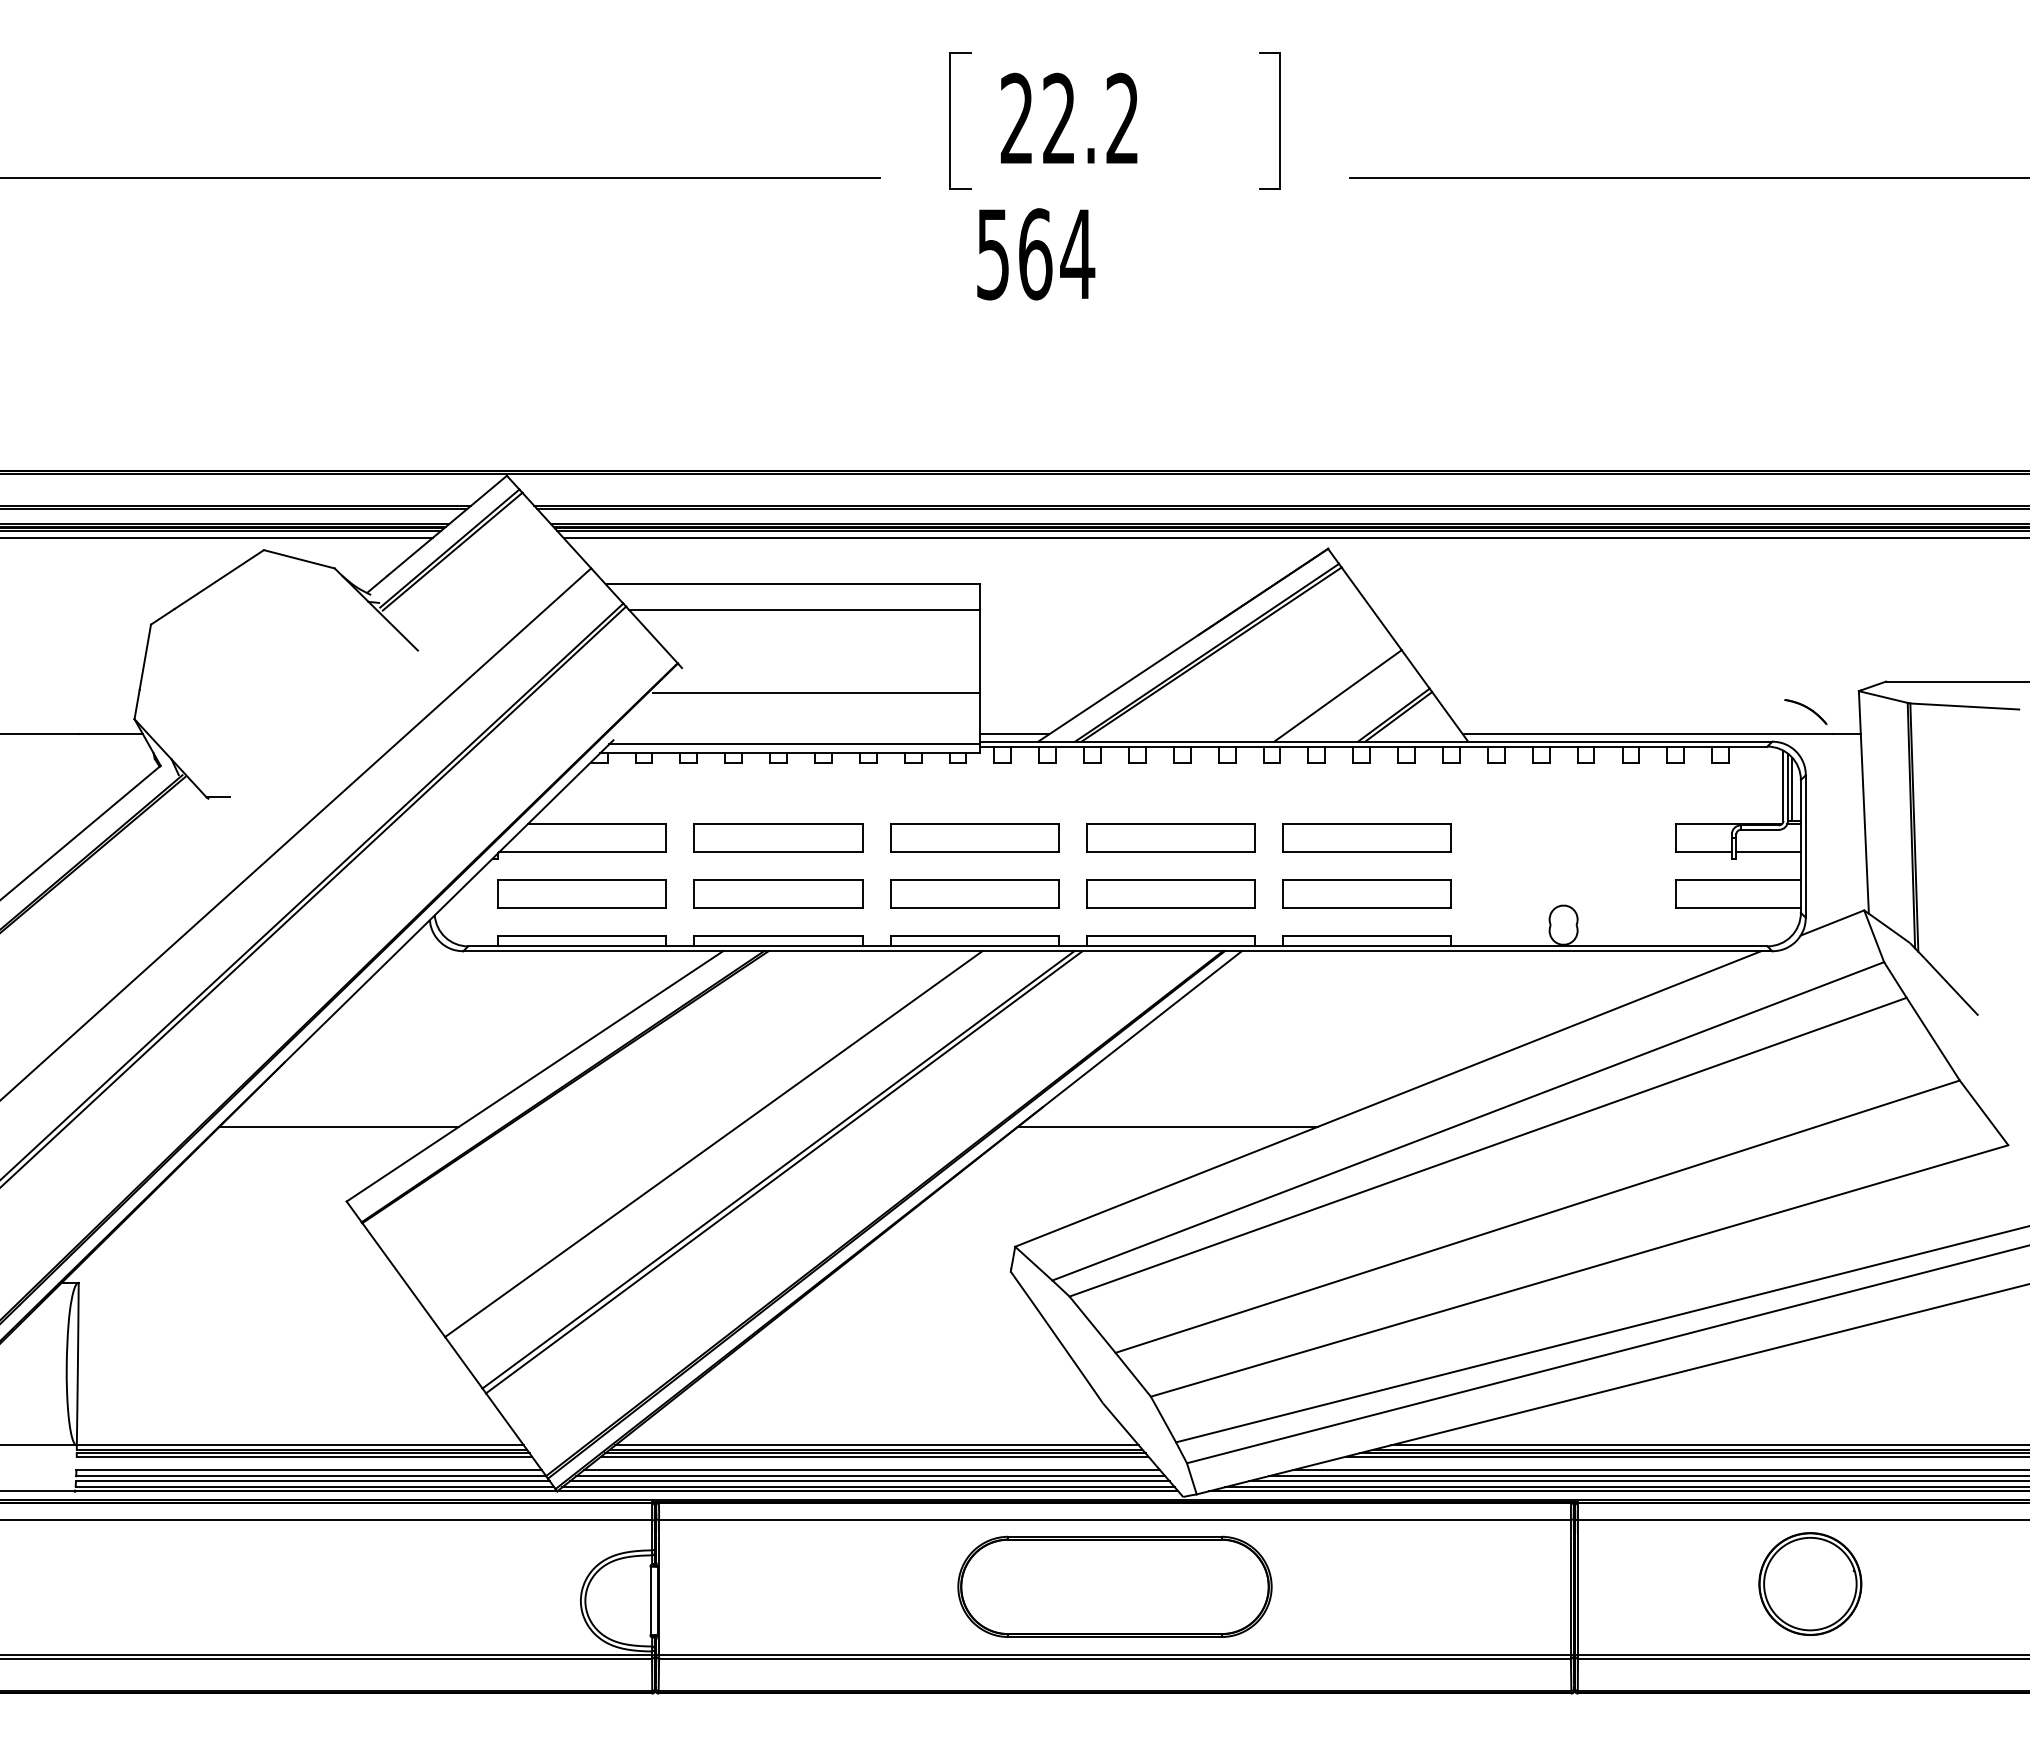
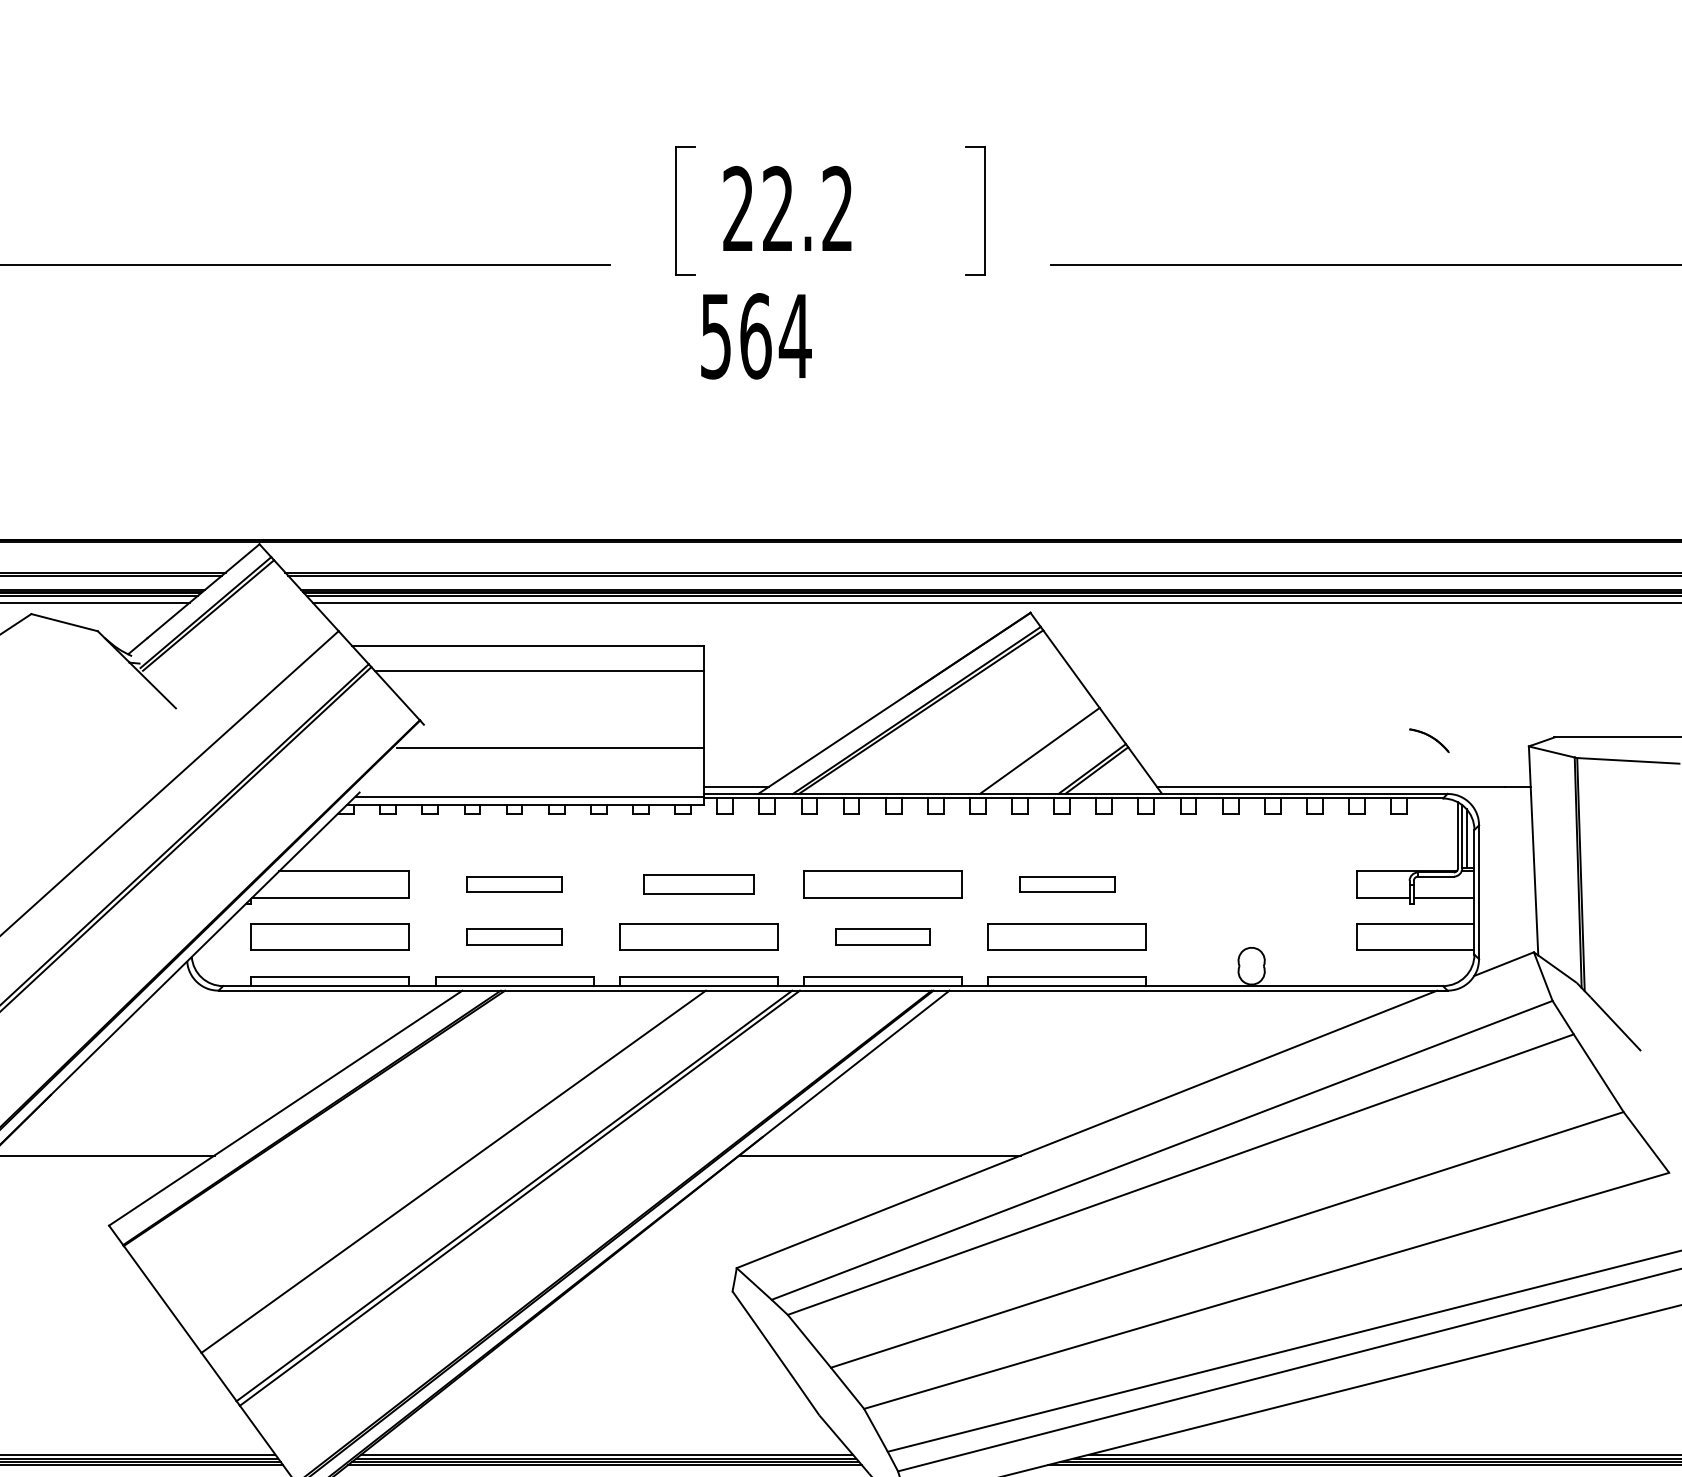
part: (1805, 712) -> (1429, 741), moved
part: (778, 837) -> (514, 883), size x0.6
part: (974, 837) -> (698, 883), size x0.7
part: (1366, 837) -> (1066, 883), size x0.6
part: (778, 893) -> (514, 936), size x0.6
part: (1170, 893) -> (882, 936), size x0.6

